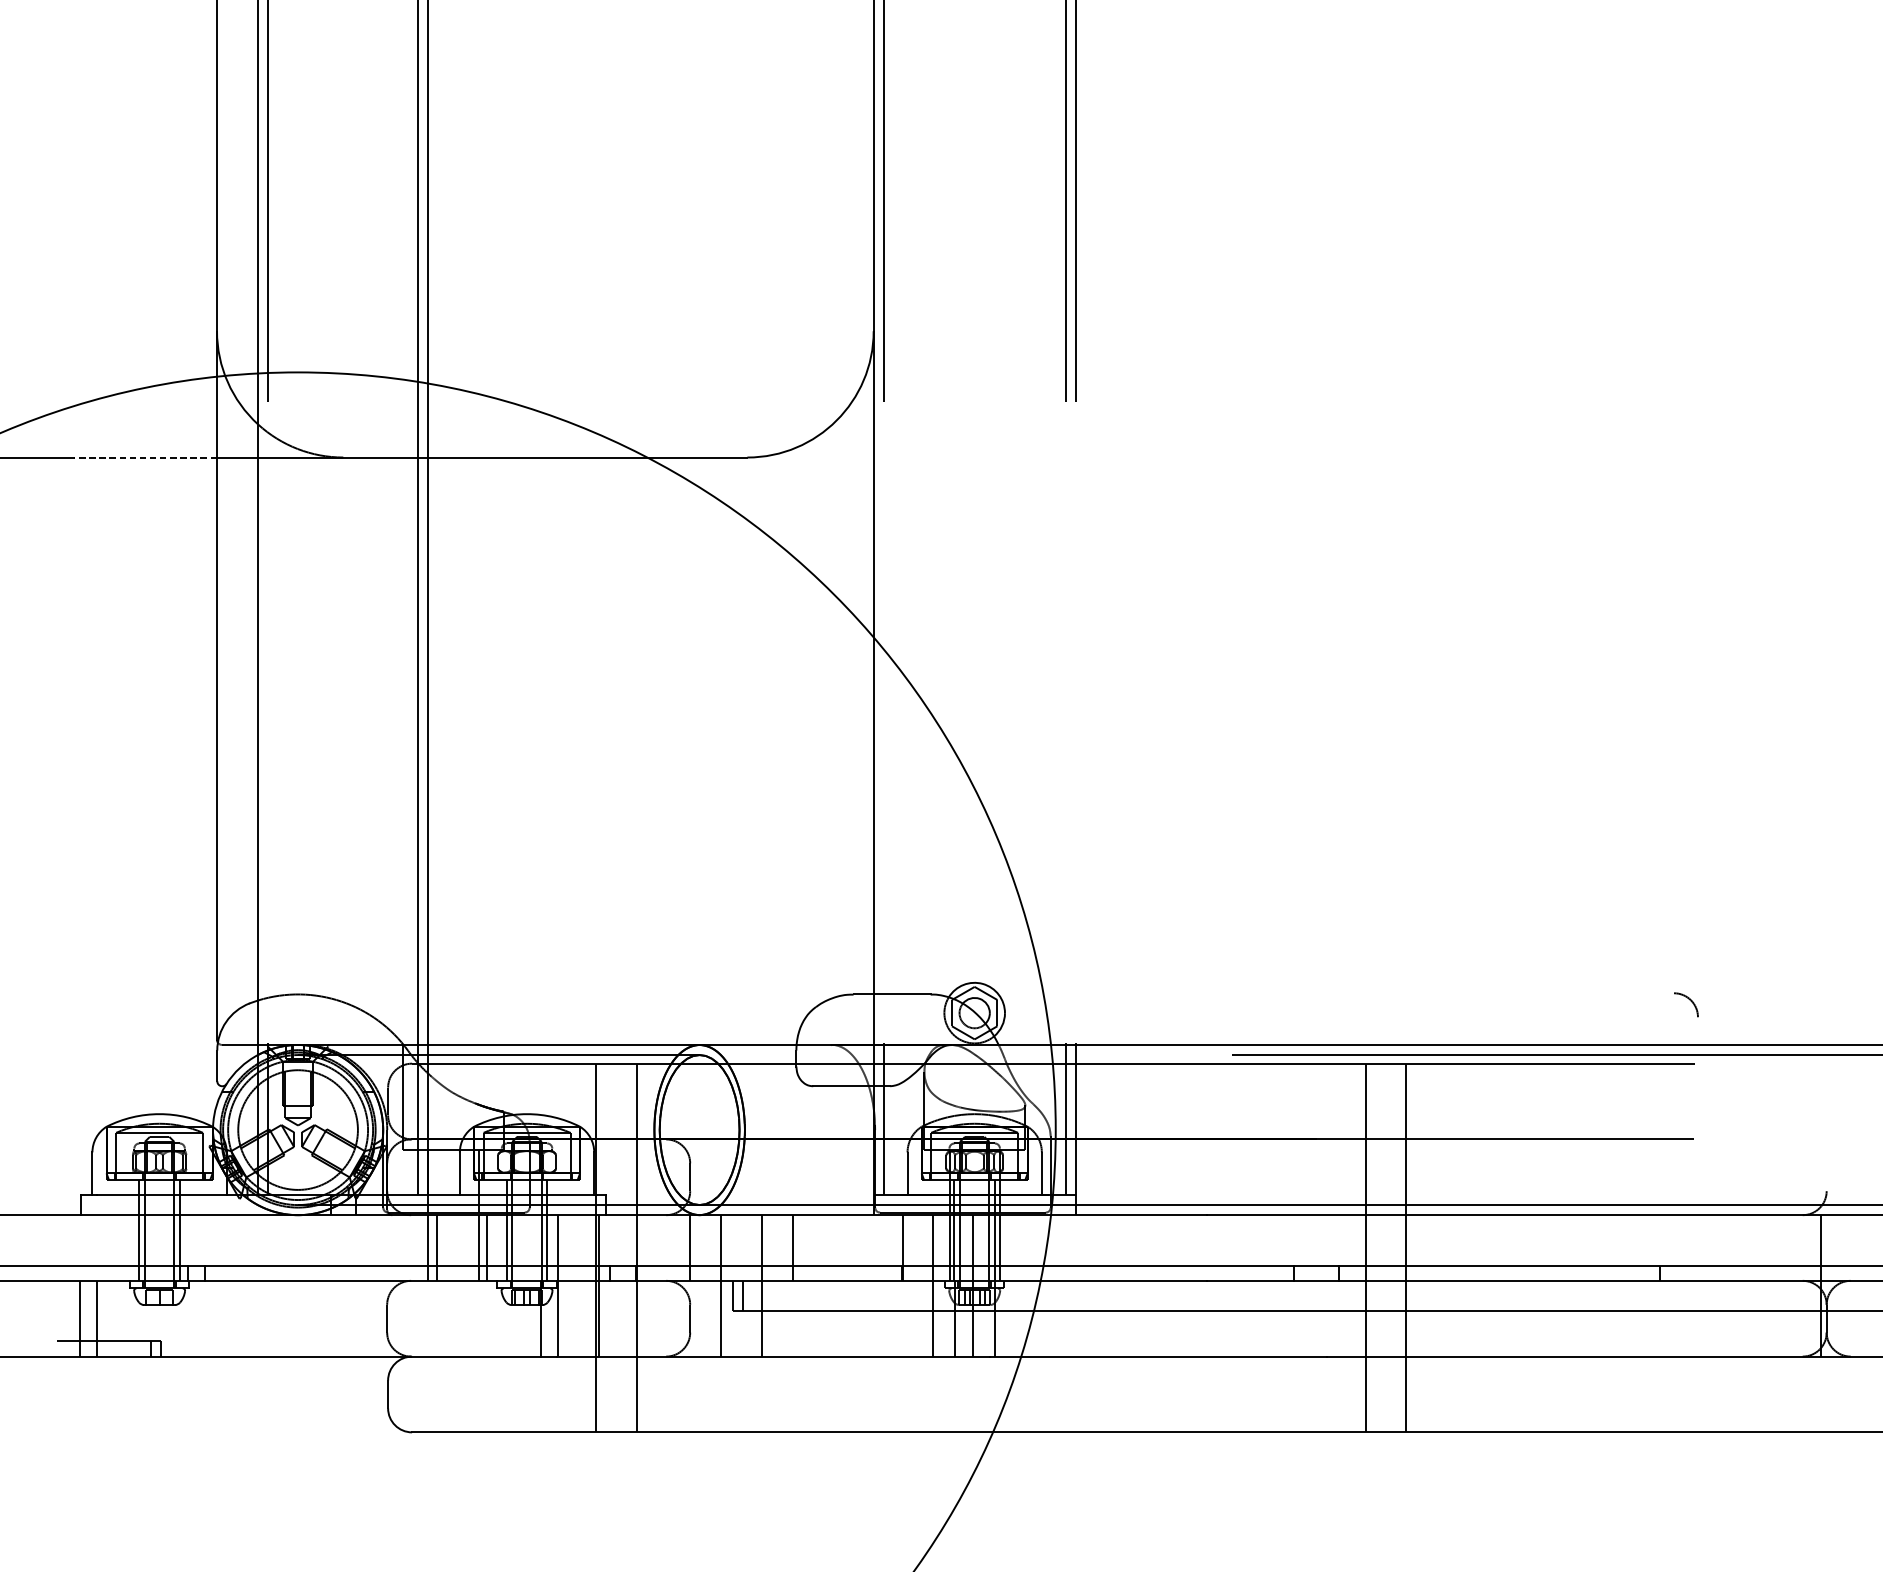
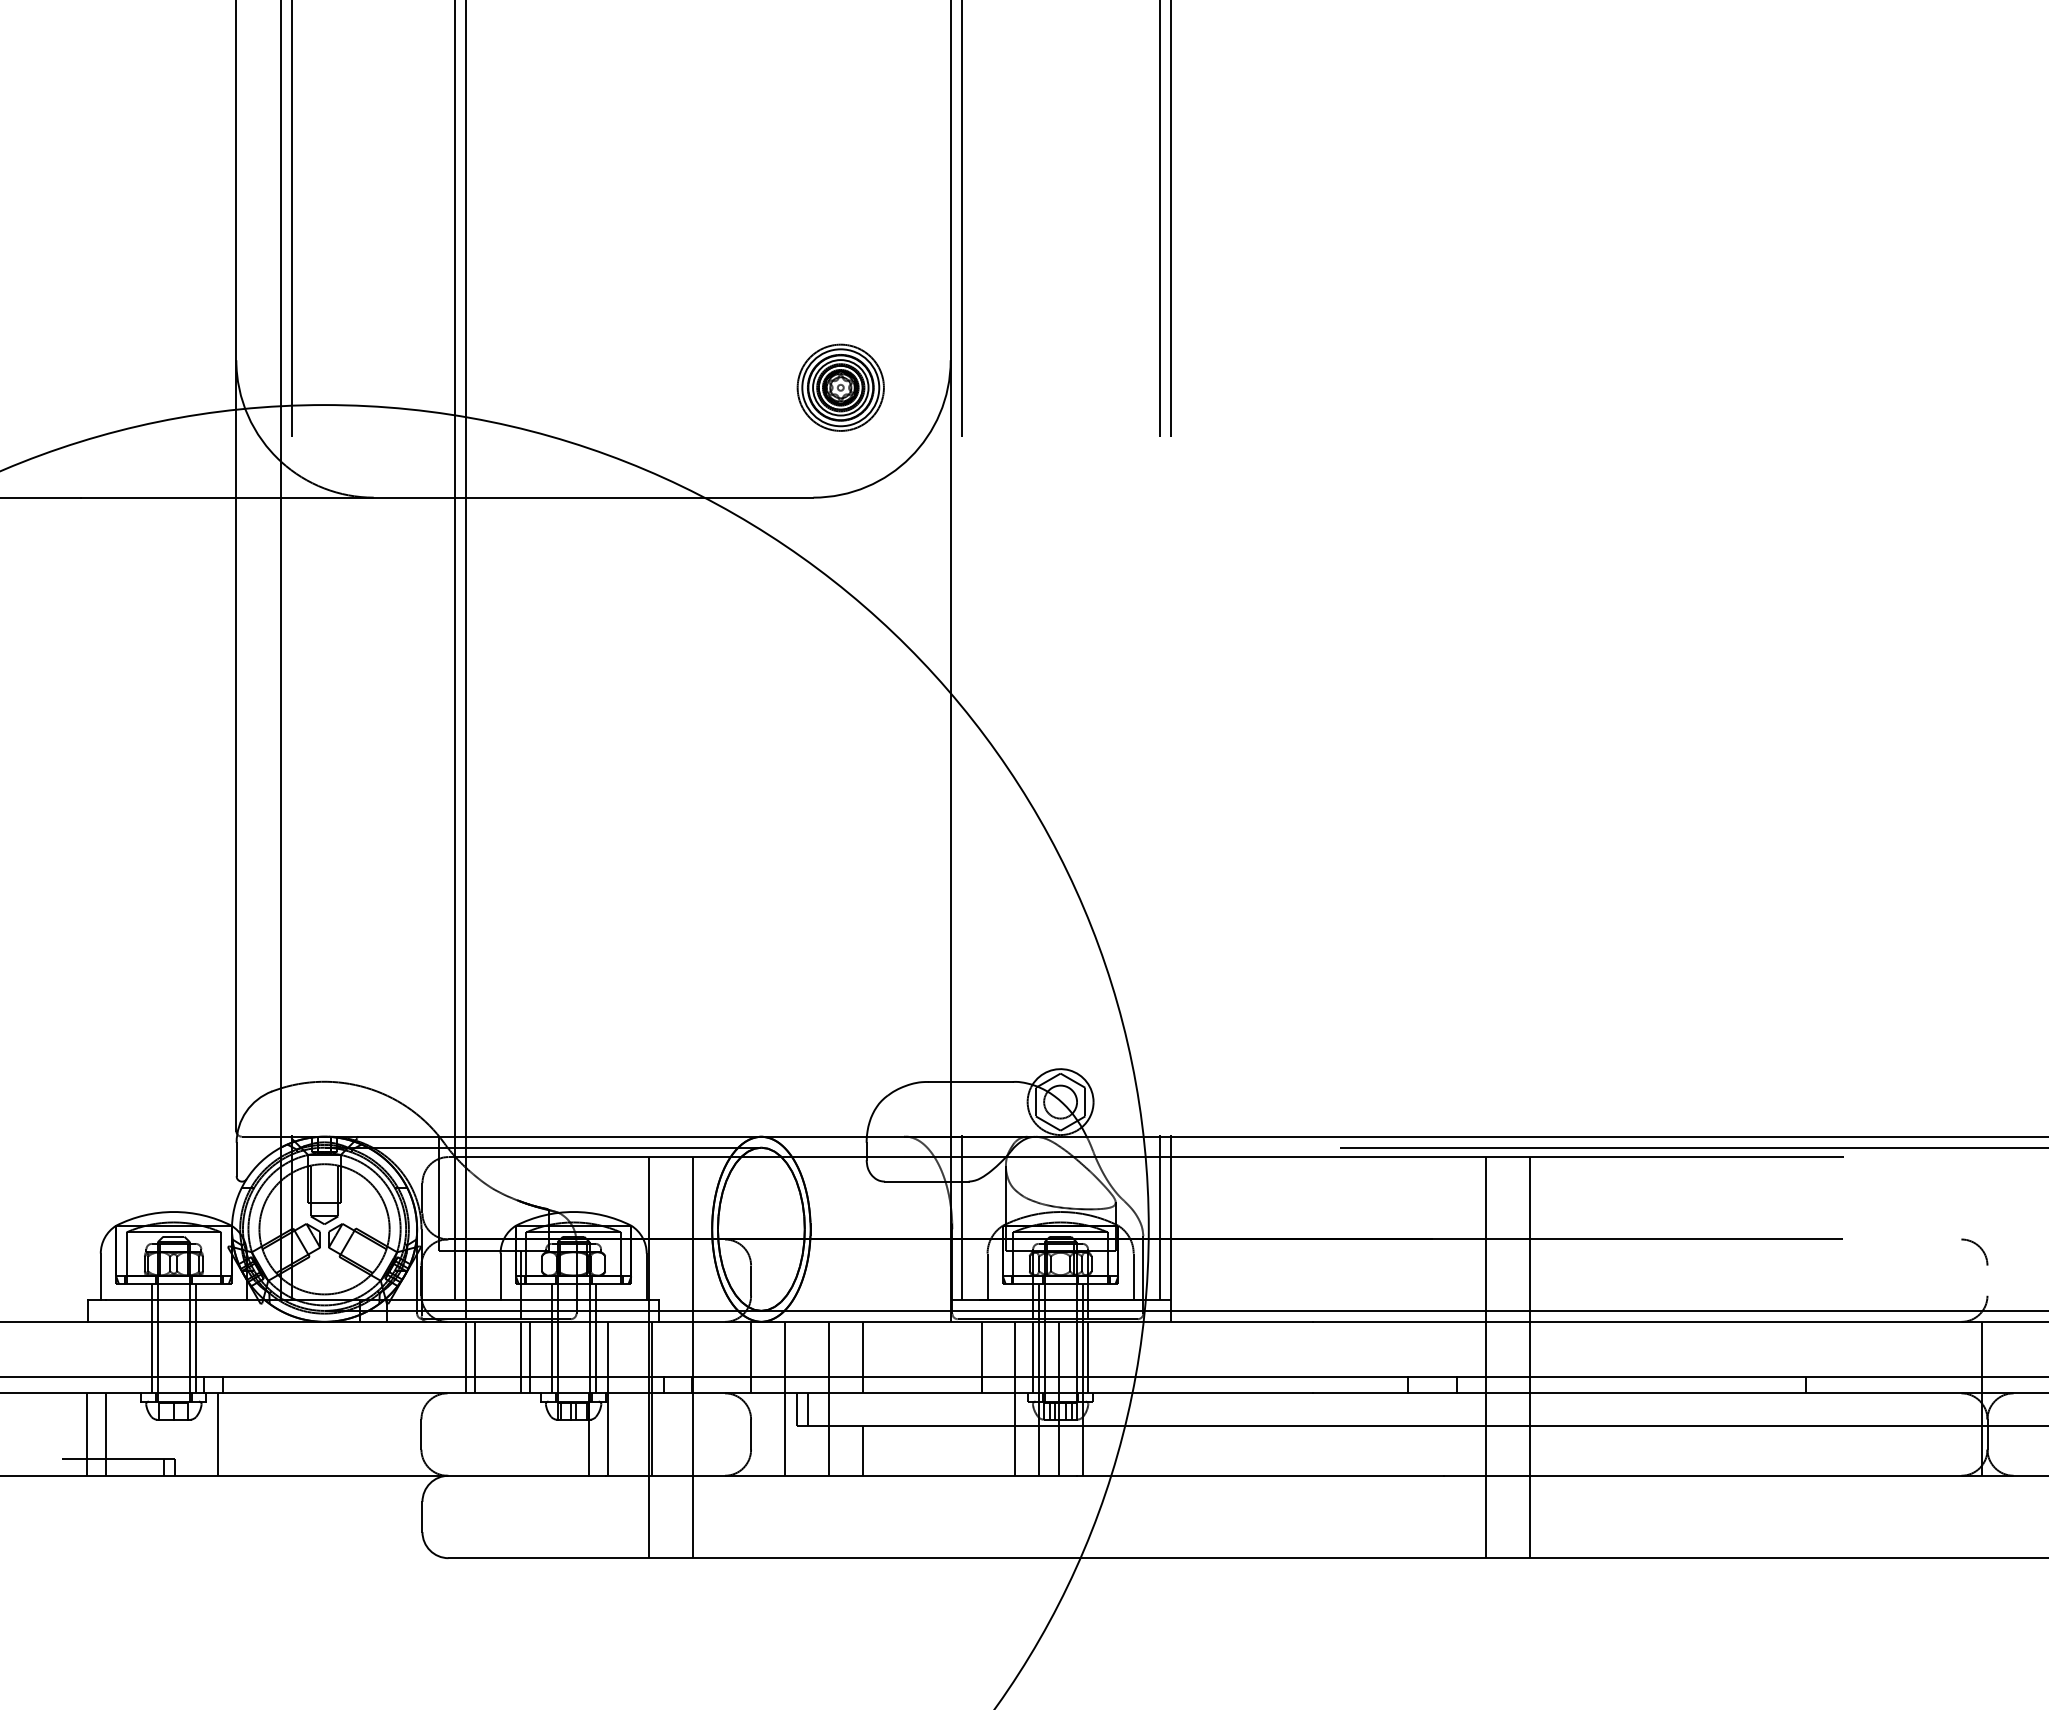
part: (772, 356) -> (840, 387), added
line: (145, 457) -> (158, 497), dashed -> solid
arc: (1689, 1000) -> (1978, 1247), moved
line: (199, 1318) -> (217, 1434), added
line: (793, 1333) -> (863, 1450), added

